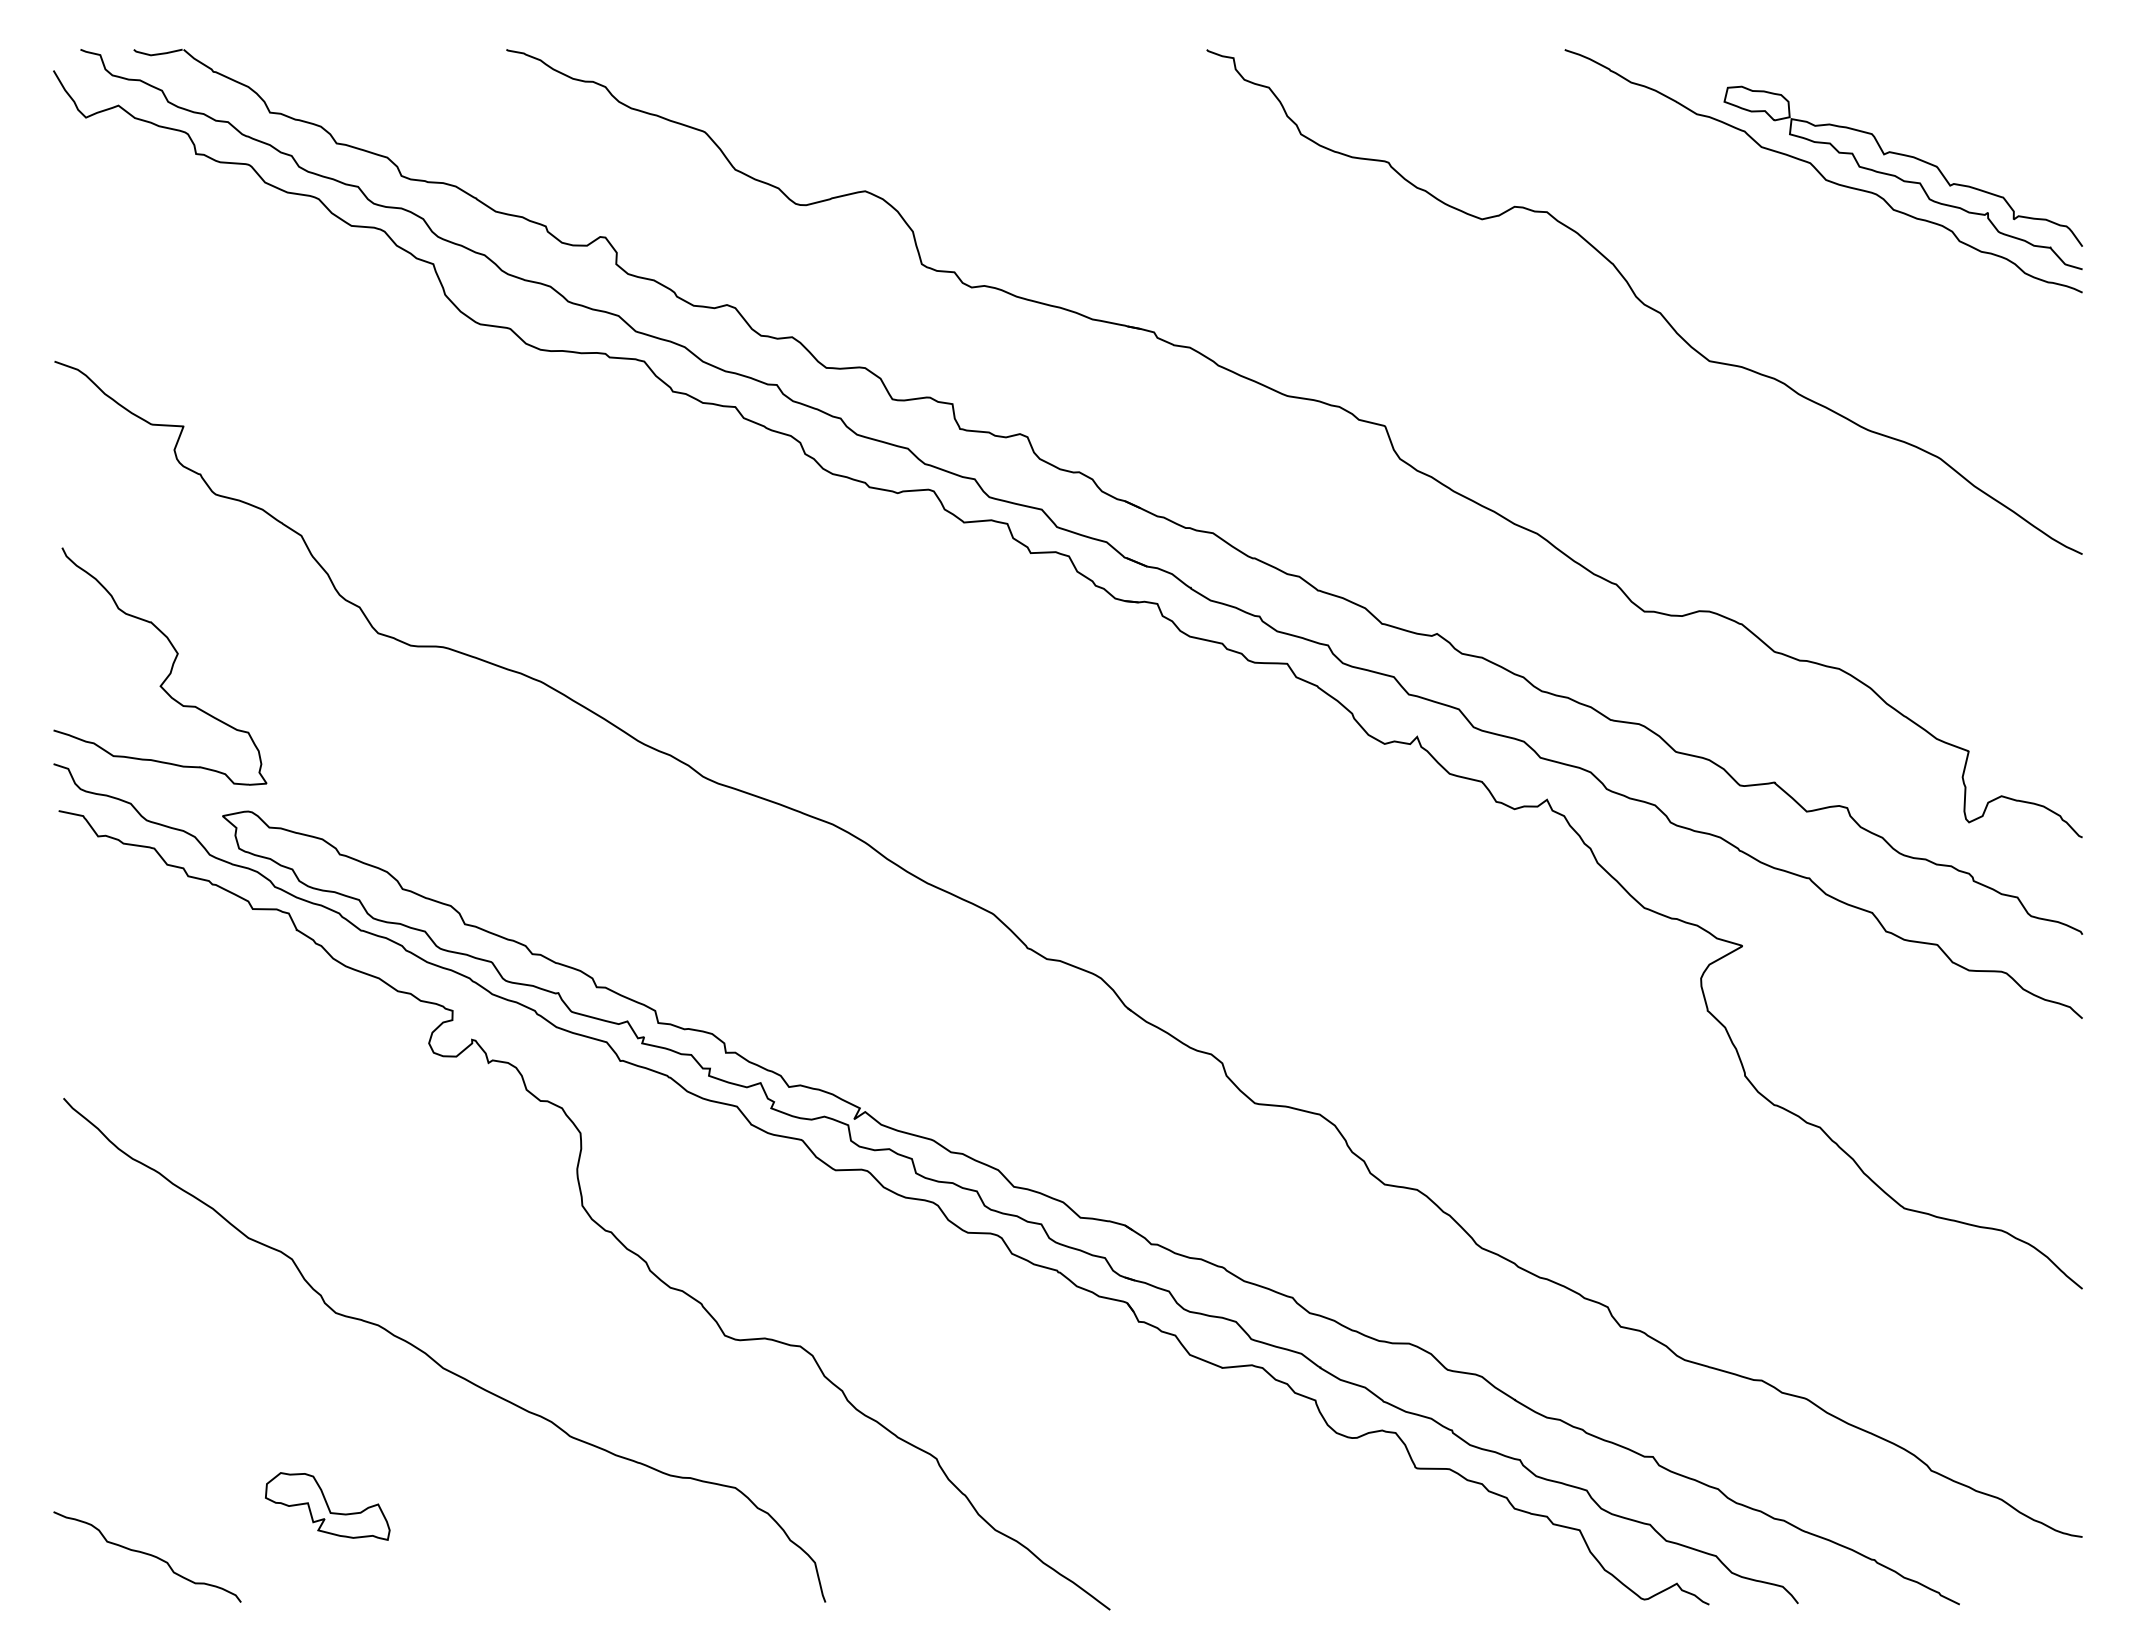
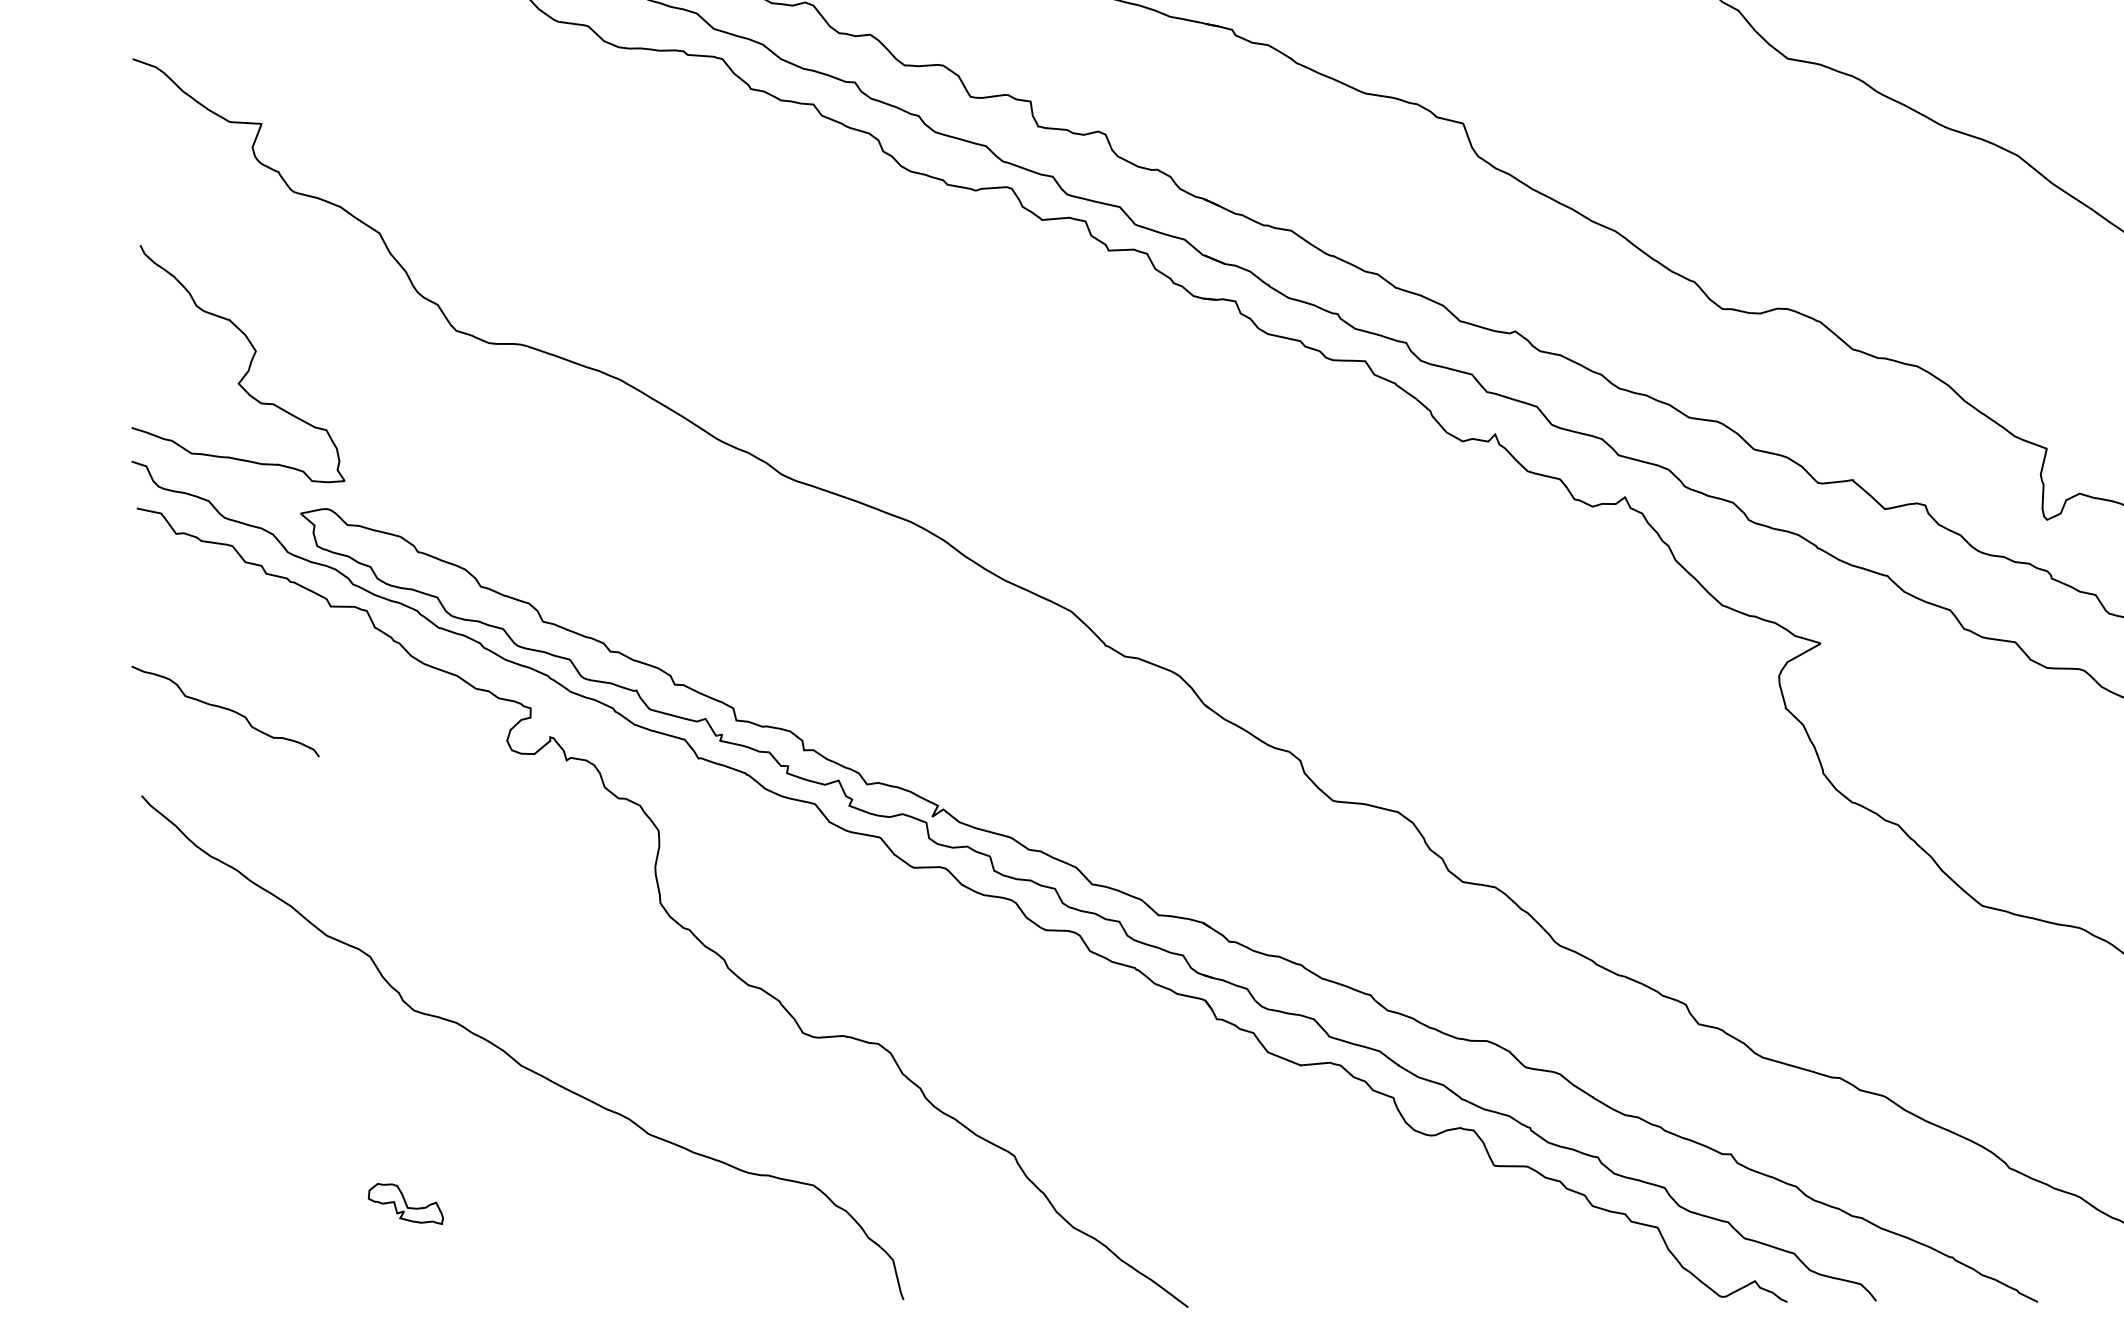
part: (327, 1506) -> (405, 1203), size x0.6
curve: (148, 1555) -> (226, 709), moved

